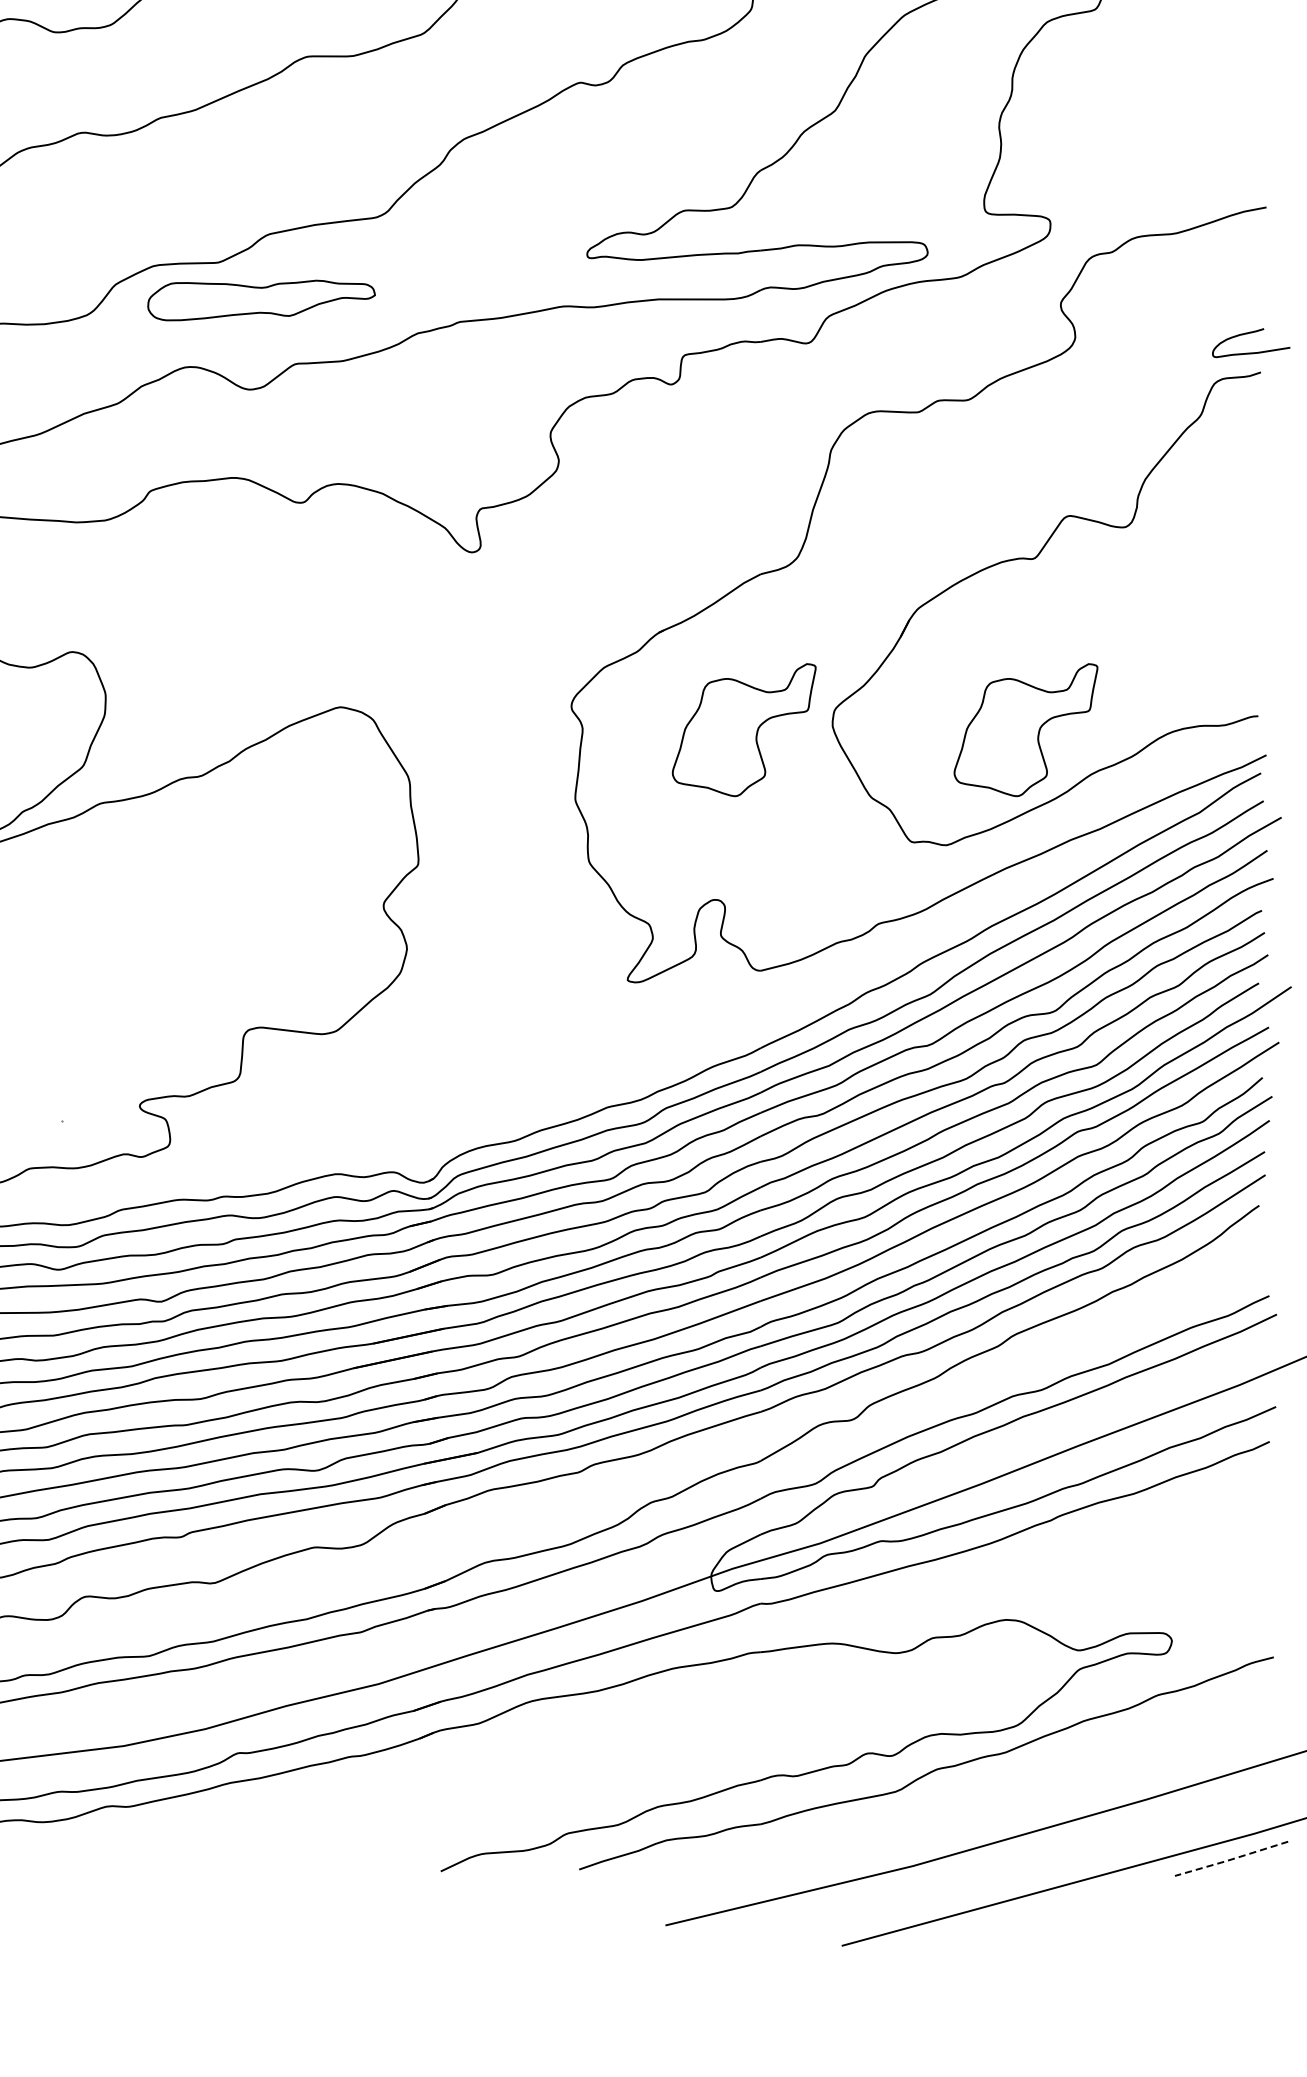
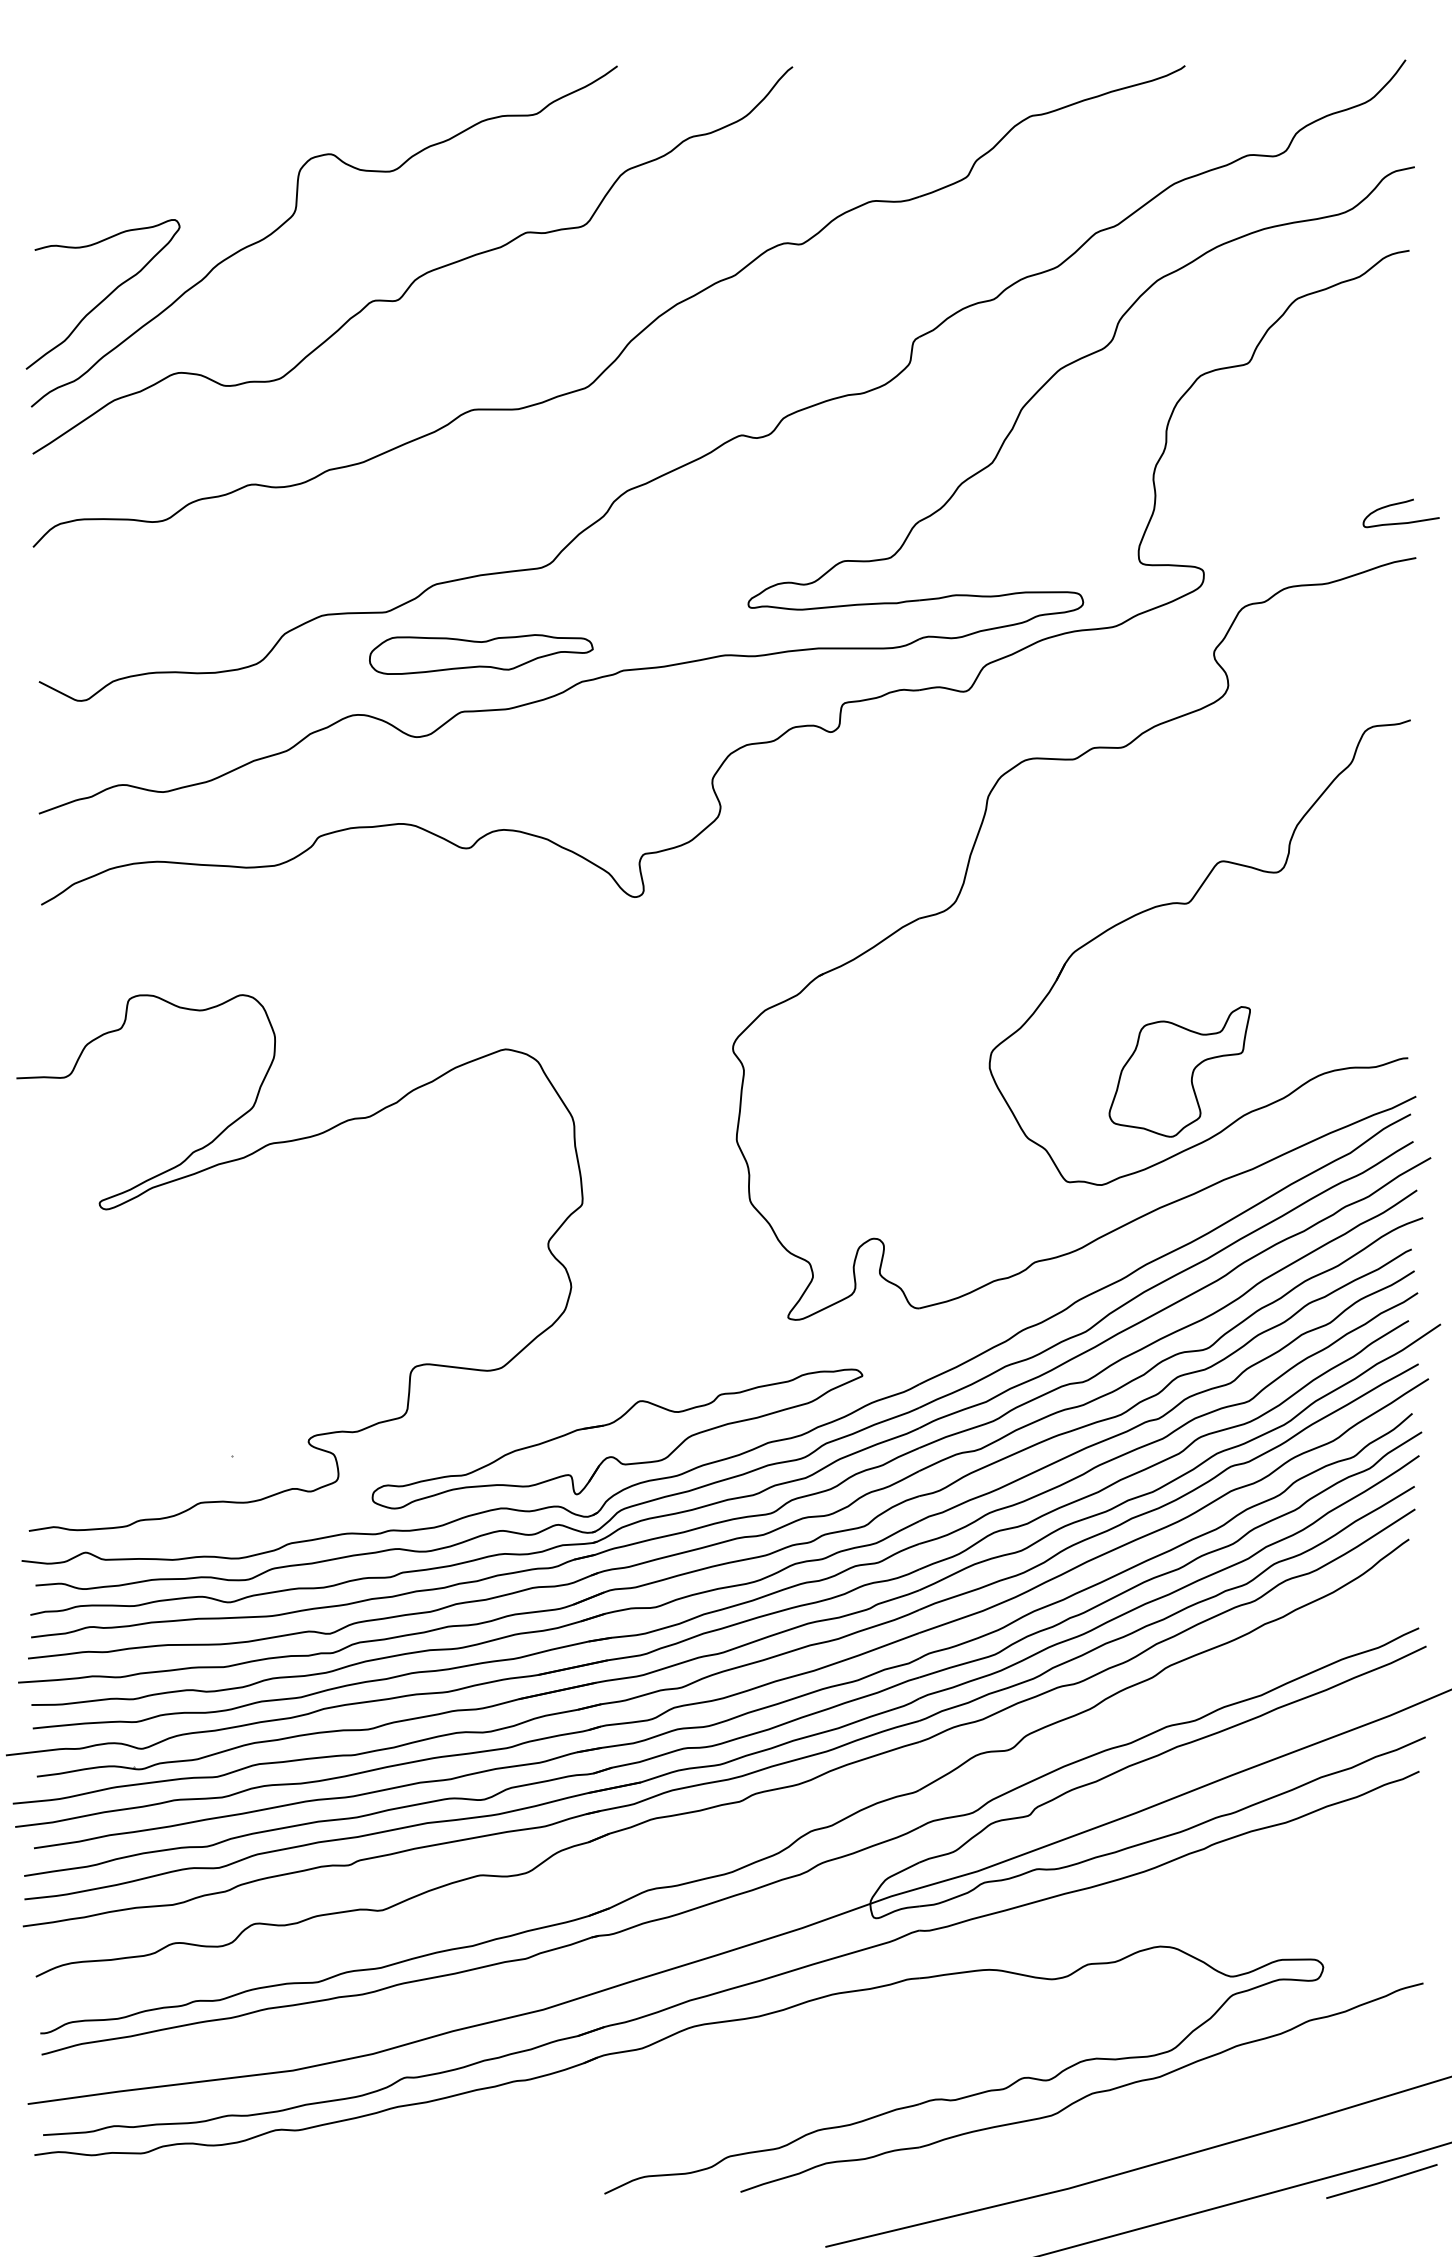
part: (261, 300) -> (481, 654), moved
curve: (1250, 352) -> (1400, 522), moved
part: (743, 729) -> (902, 1071), removed
part: (454, 1103) -> (617, 1438), added
line: (1231, 1859) -> (1381, 2182), dashed -> solid

